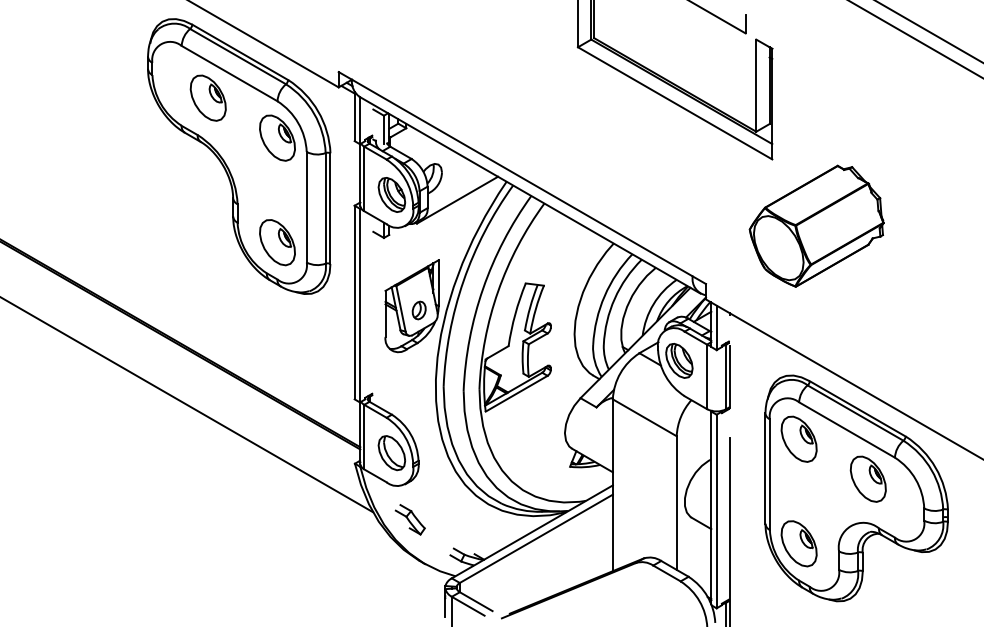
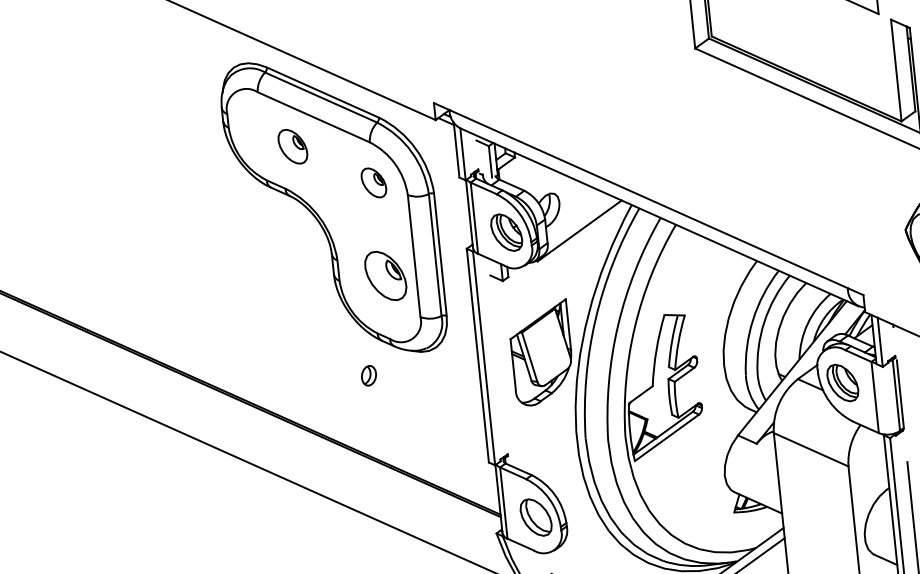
part: (207, 97) -> (292, 146), size x0.7
part: (277, 137) -> (373, 182), size x0.6
part: (277, 242) -> (385, 275), moved
part: (418, 310) -> (368, 375), moved

